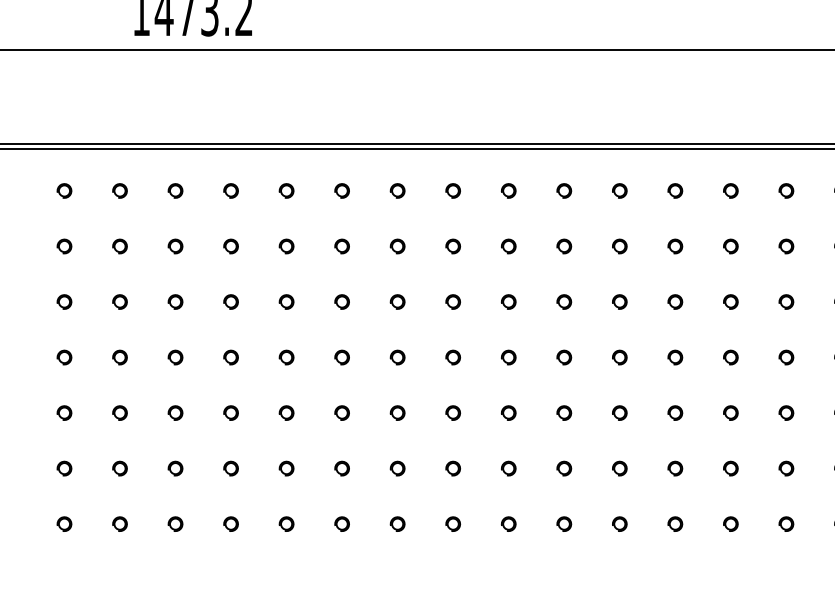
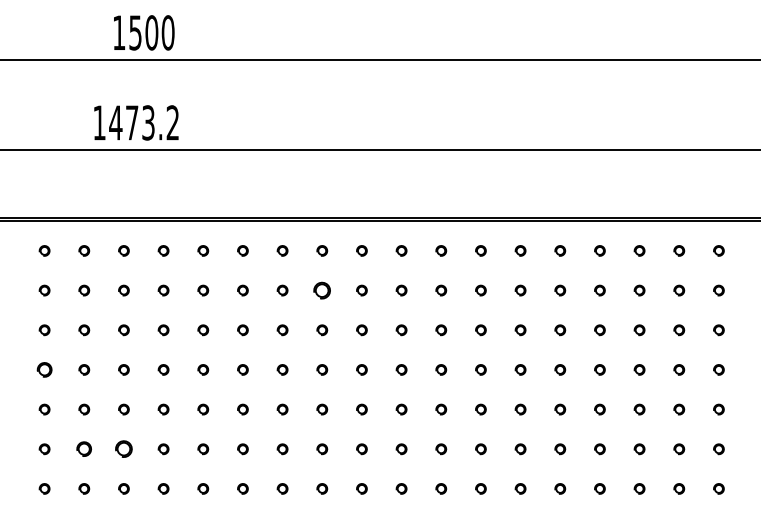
part: (453, 246) -> (322, 290), size x1.6
part: (64, 356) -> (44, 369), size x1.4
part: (120, 468) -> (84, 449), size x1.4
part: (174, 468) -> (123, 449), size x1.6

